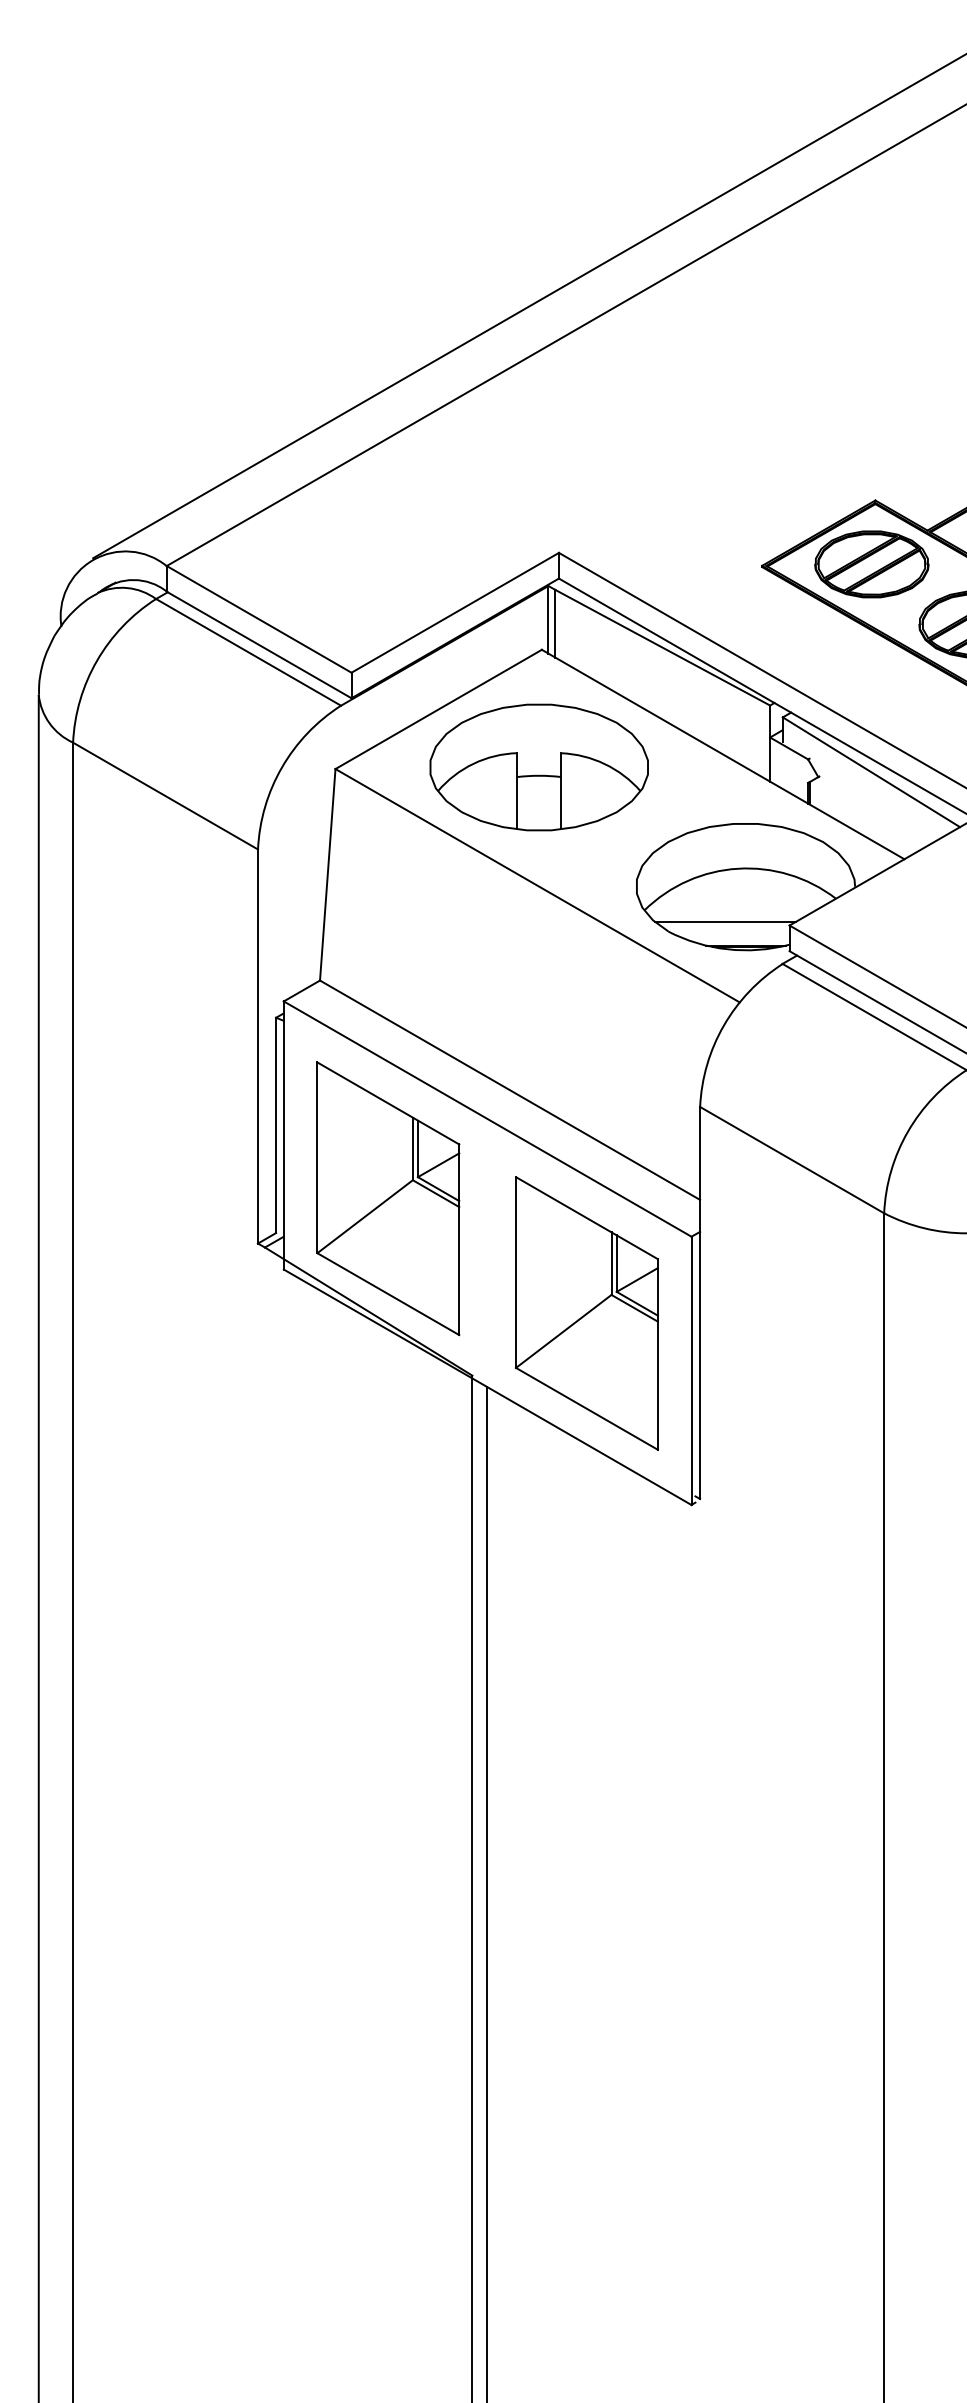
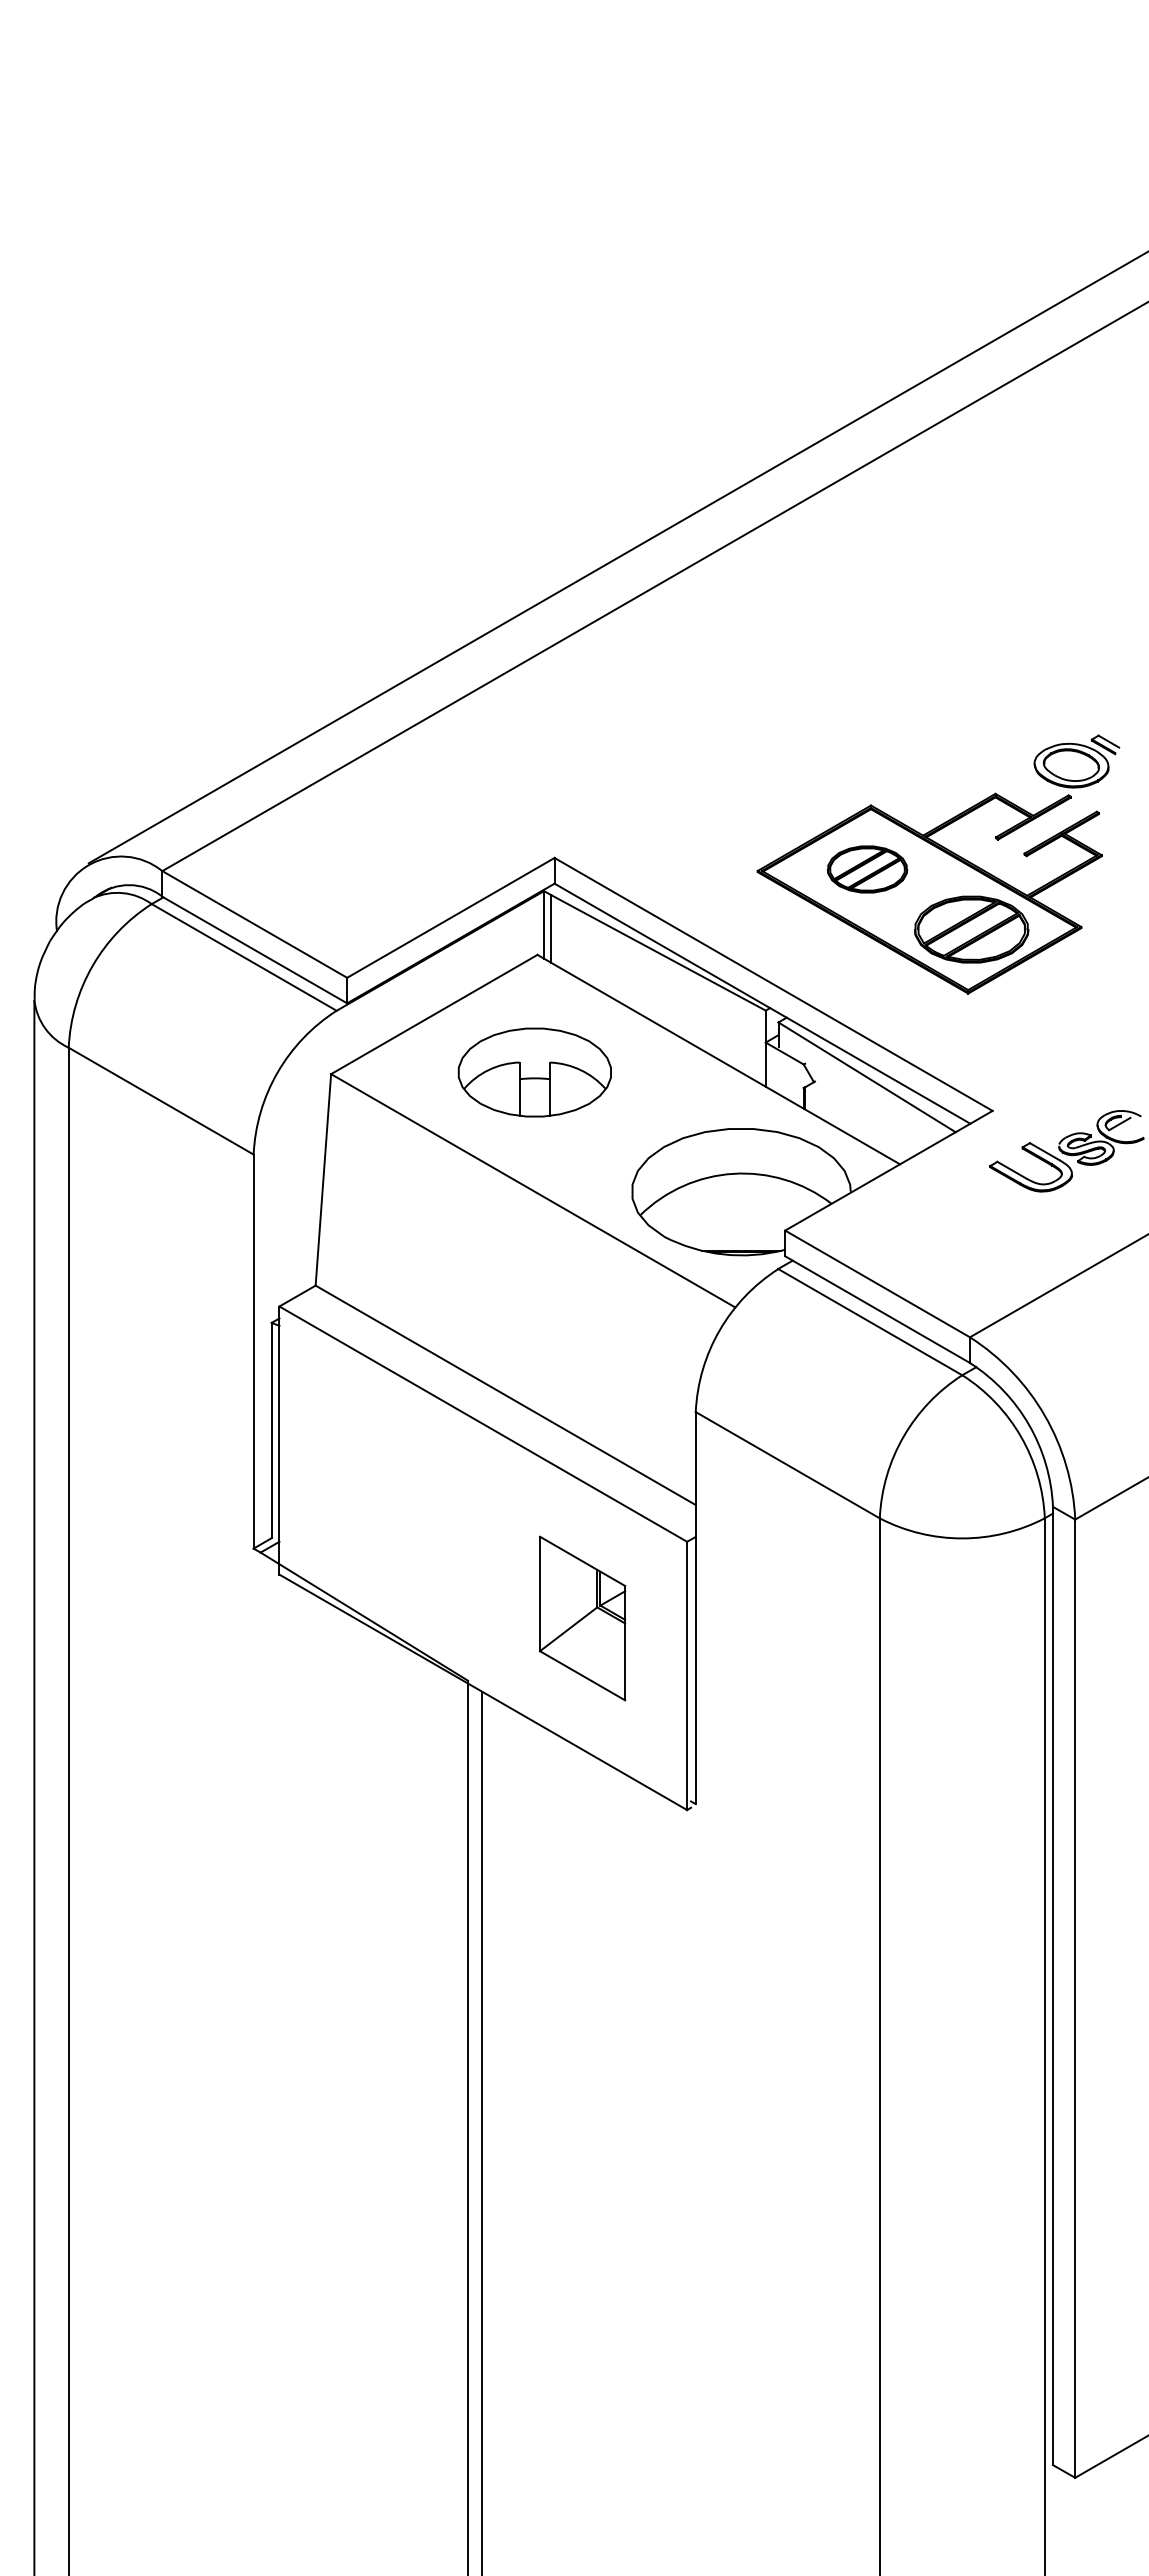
part: (871, 564) -> (867, 869), size x0.7
part: (538, 767) -> (534, 1072), size x0.7
line: (724, 921) -> (720, 1226), removed
part: (387, 1198) -> (383, 1503), removed
part: (586, 1313) -> (582, 1618), size x0.6

